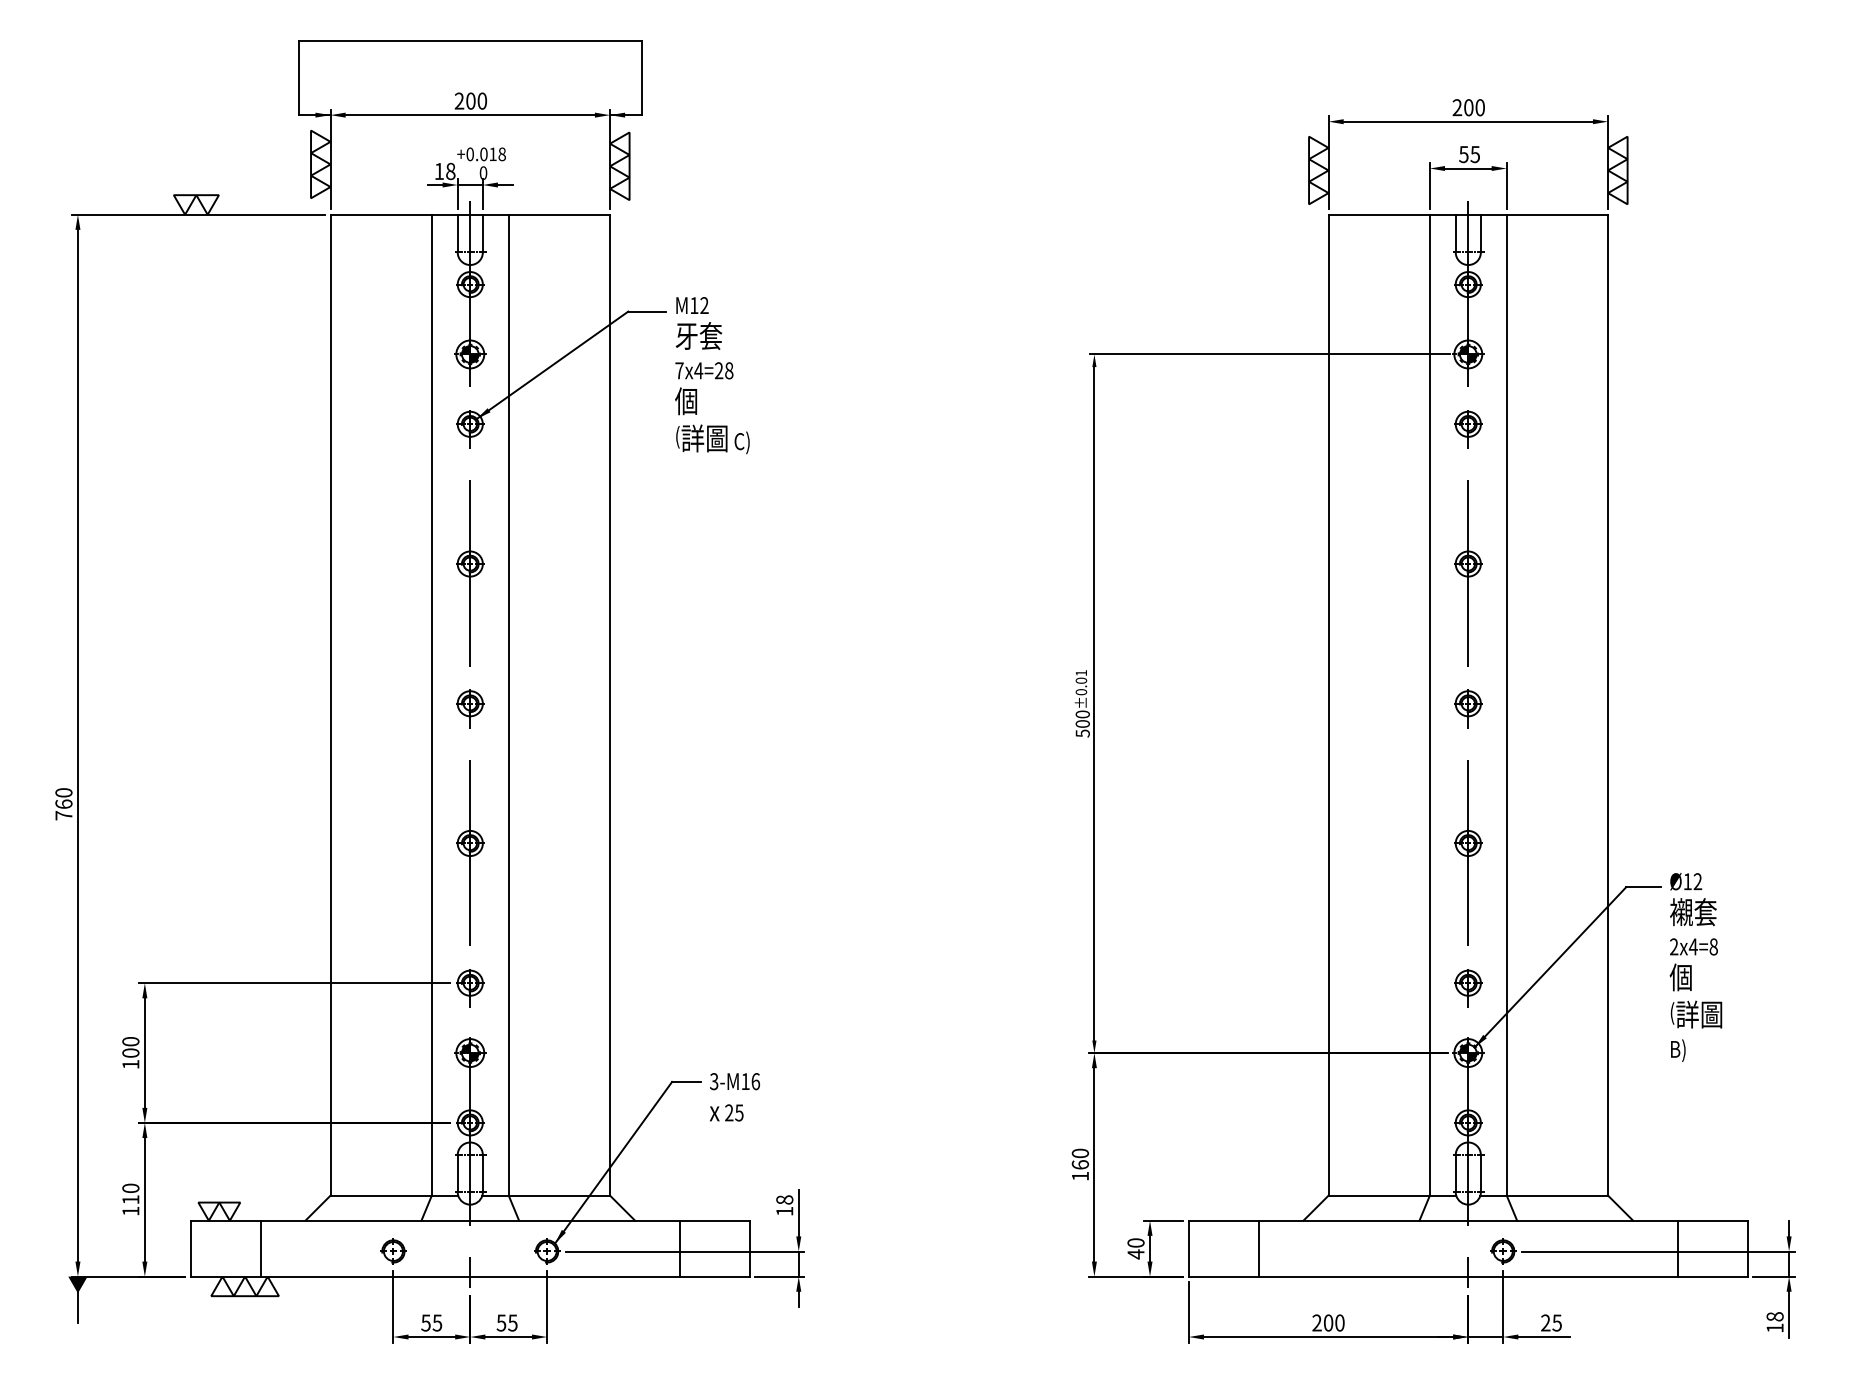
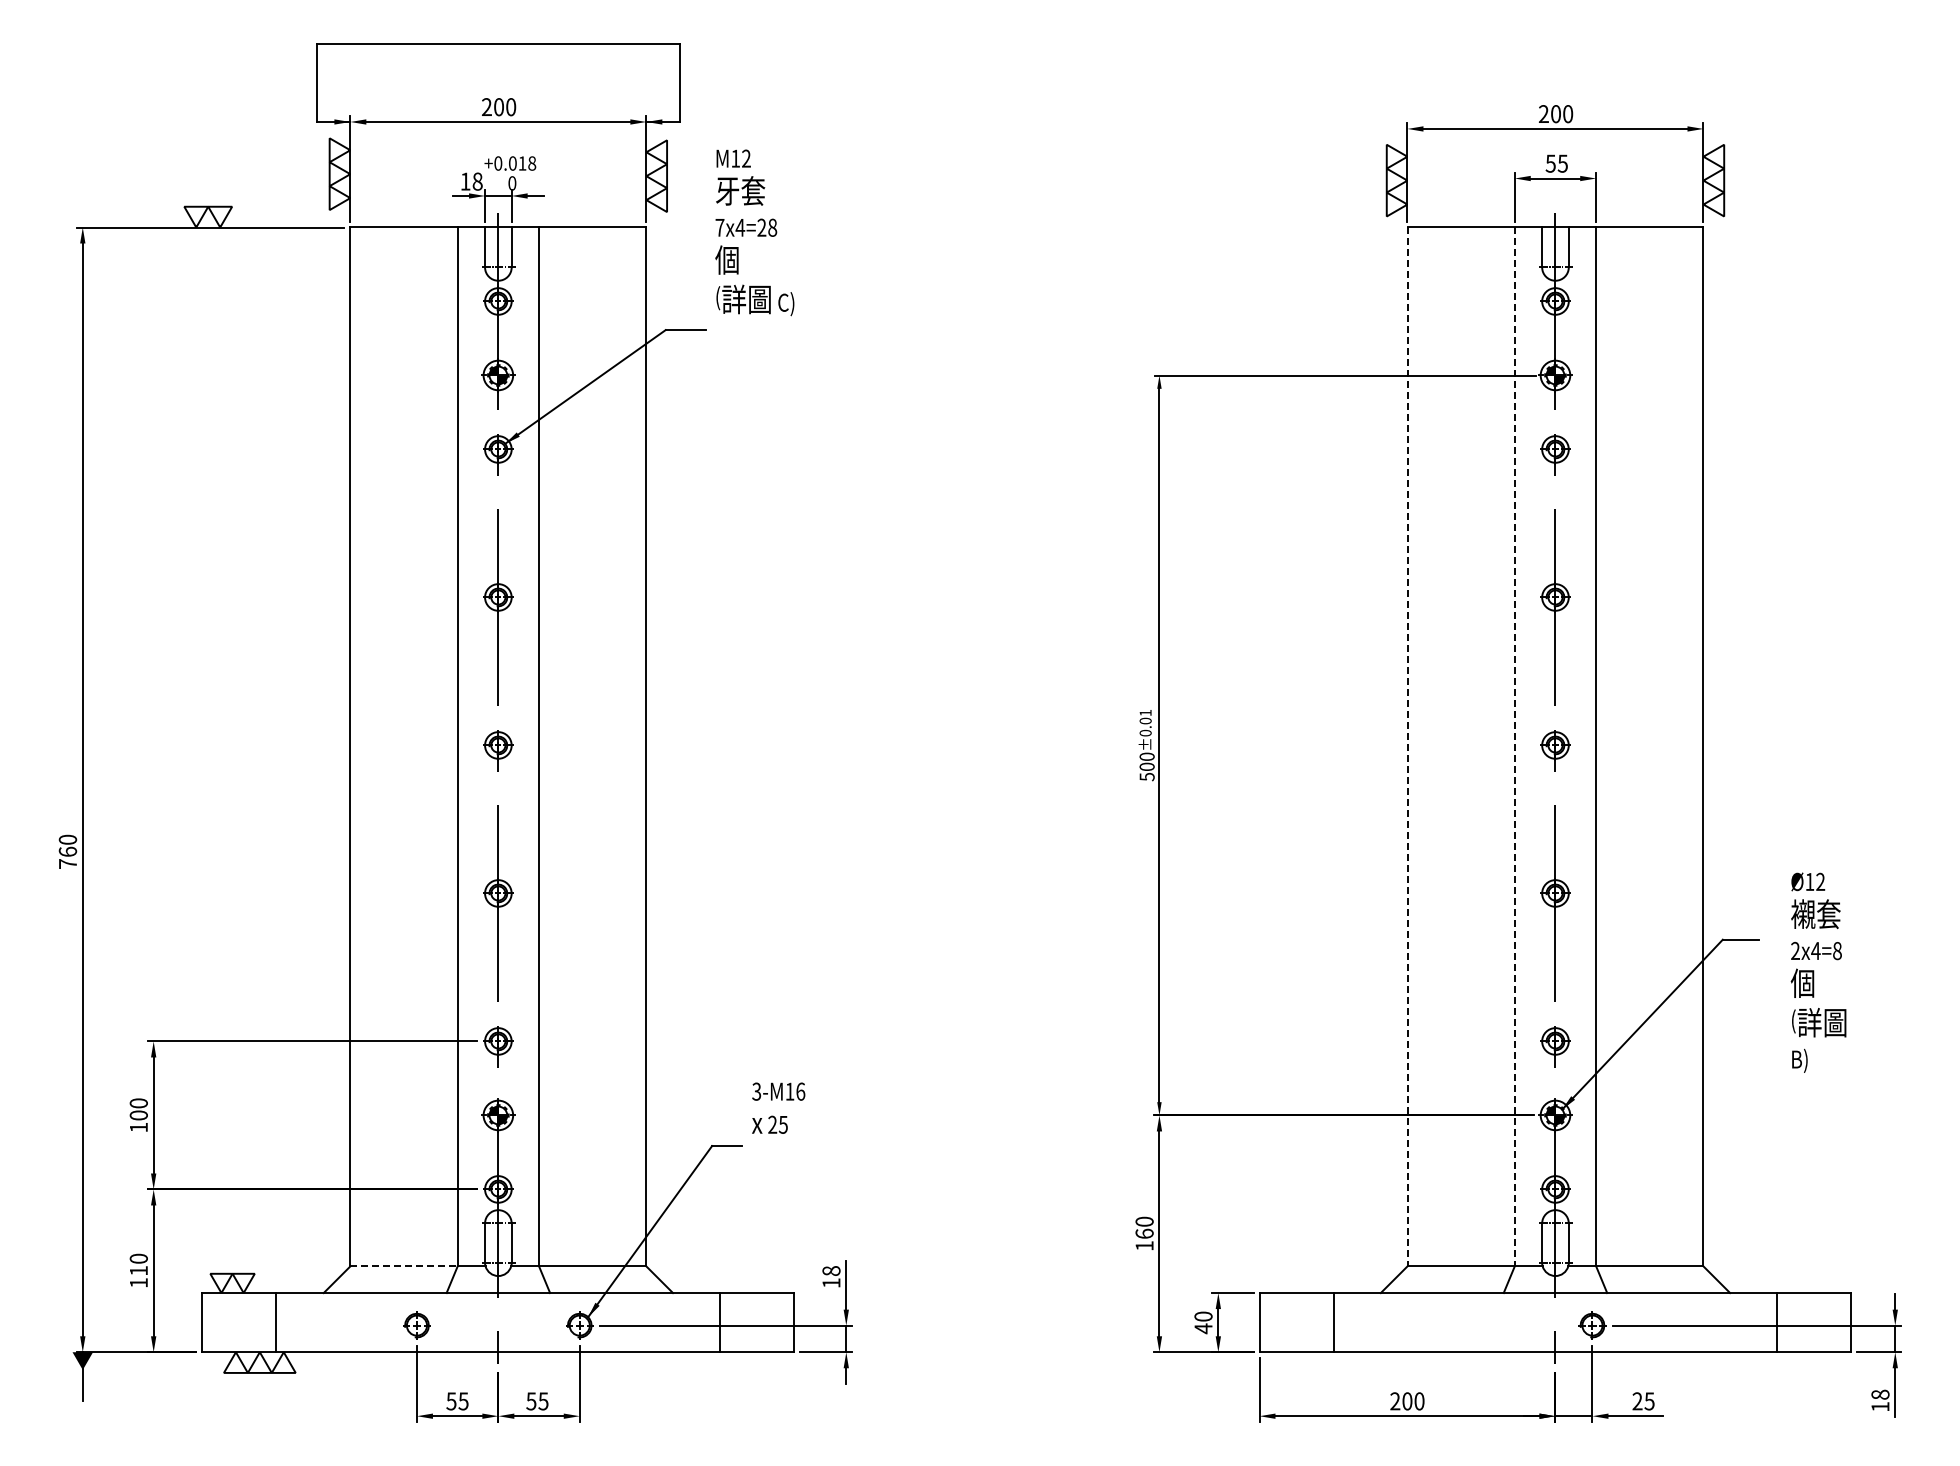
text: (712, 375) -> (754, 232), moved
line: (1328, 705) -> (1407, 747), solid -> dashed
line: (1429, 705) -> (1514, 747), solid -> dashed
text: (1695, 967) -> (1818, 972), moved
text: (734, 1096) -> (778, 1107), moved
line: (381, 1195) -> (404, 1266), solid -> dashed

